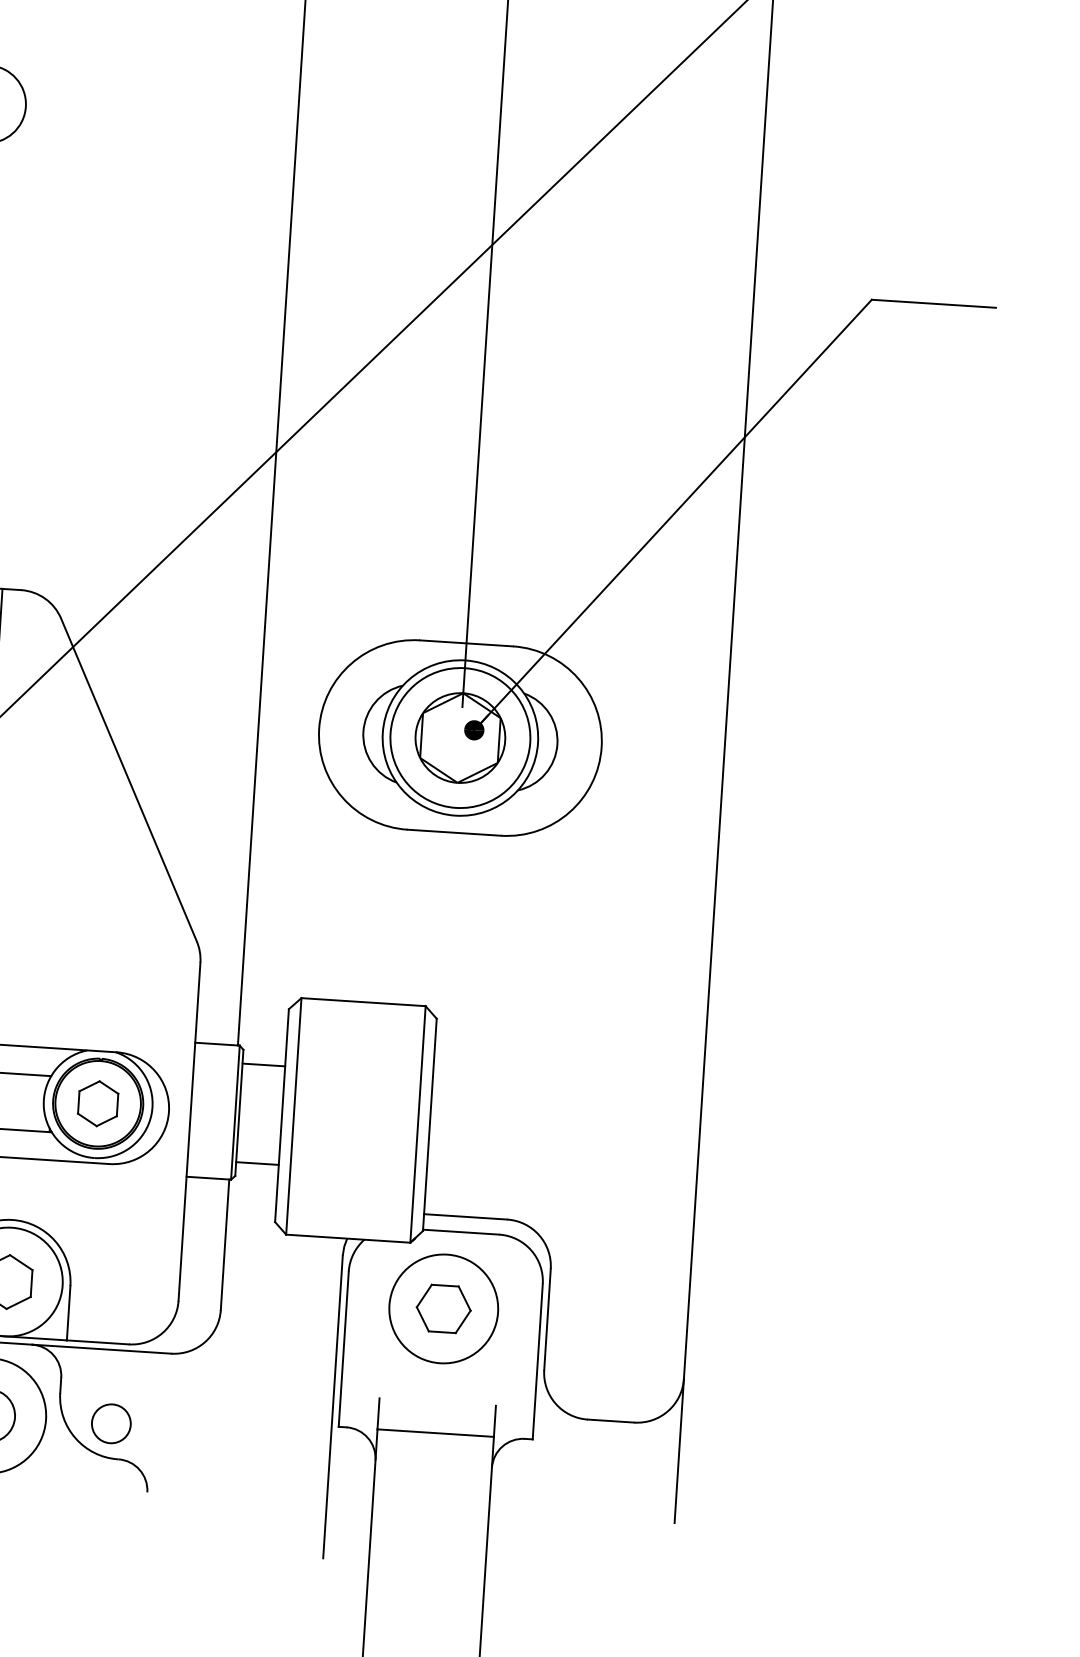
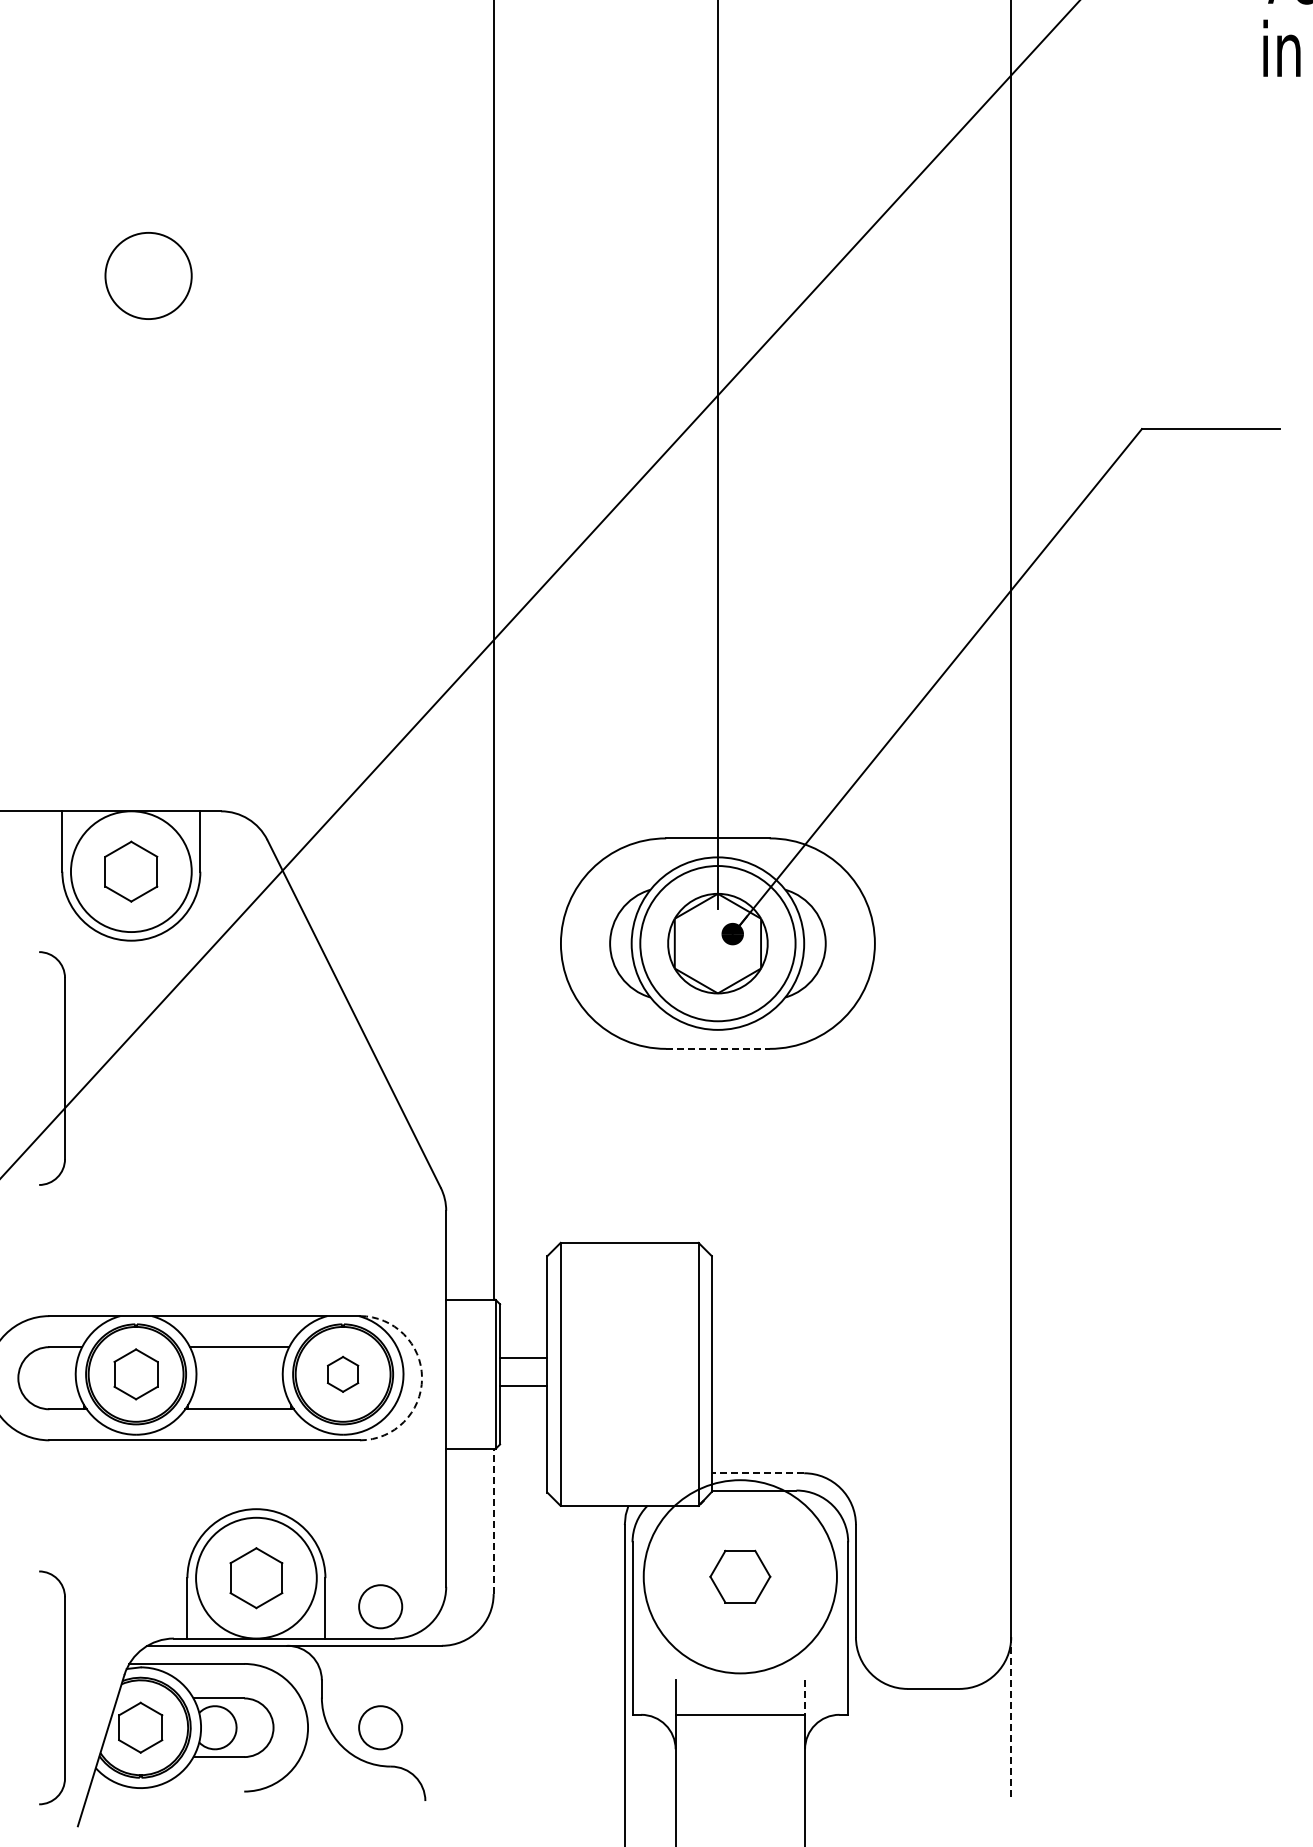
line: (453, 832) -> (717, 1048), solid -> dashed
line: (263, 1064) -> (523, 1385), moved
part: (97, 1103) -> (342, 1374), size x0.7
arc: (169, 1112) -> (422, 1378), solid -> dashed
line: (257, 1163) -> (523, 1358), moved
line: (465, 1217) -> (757, 1473), solid -> dashed
line: (224, 1244) -> (493, 1521), solid -> dashed
circle: (443, 1308) -> (739, 1576), size x1.6
circle: (118, 1314) -> (380, 1606), added
line: (495, 1422) -> (805, 1698), solid -> dashed
line: (679, 1450) -> (1011, 1716), solid -> dashed

